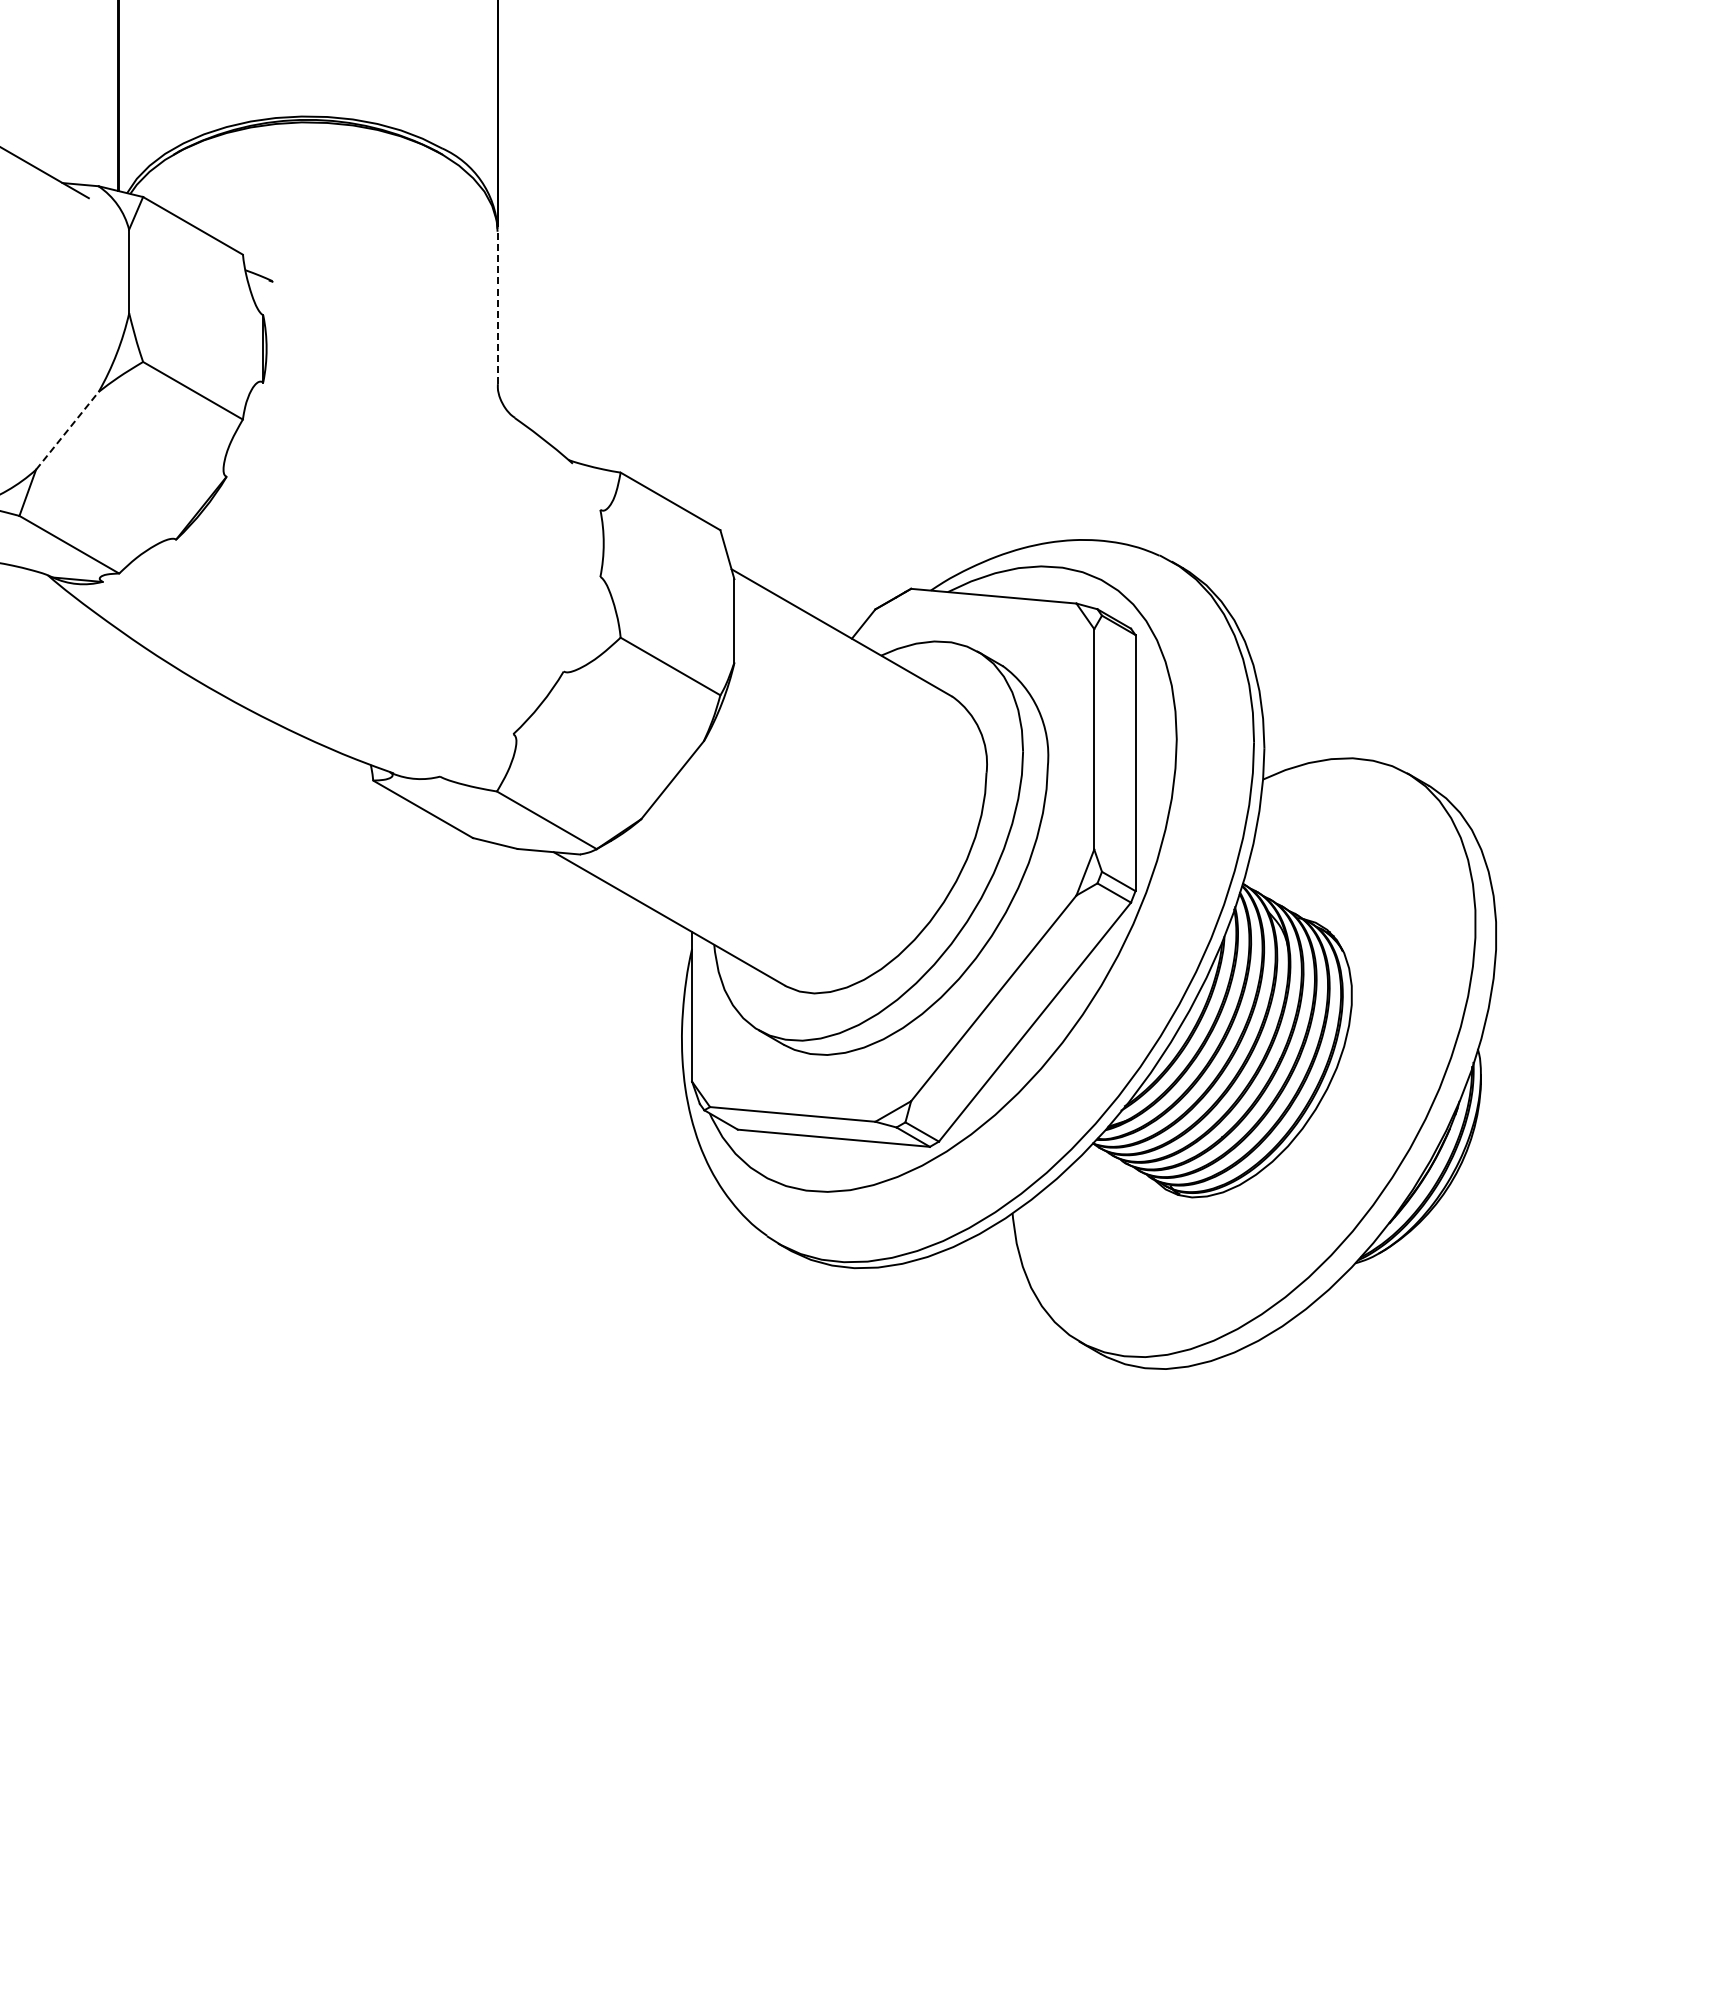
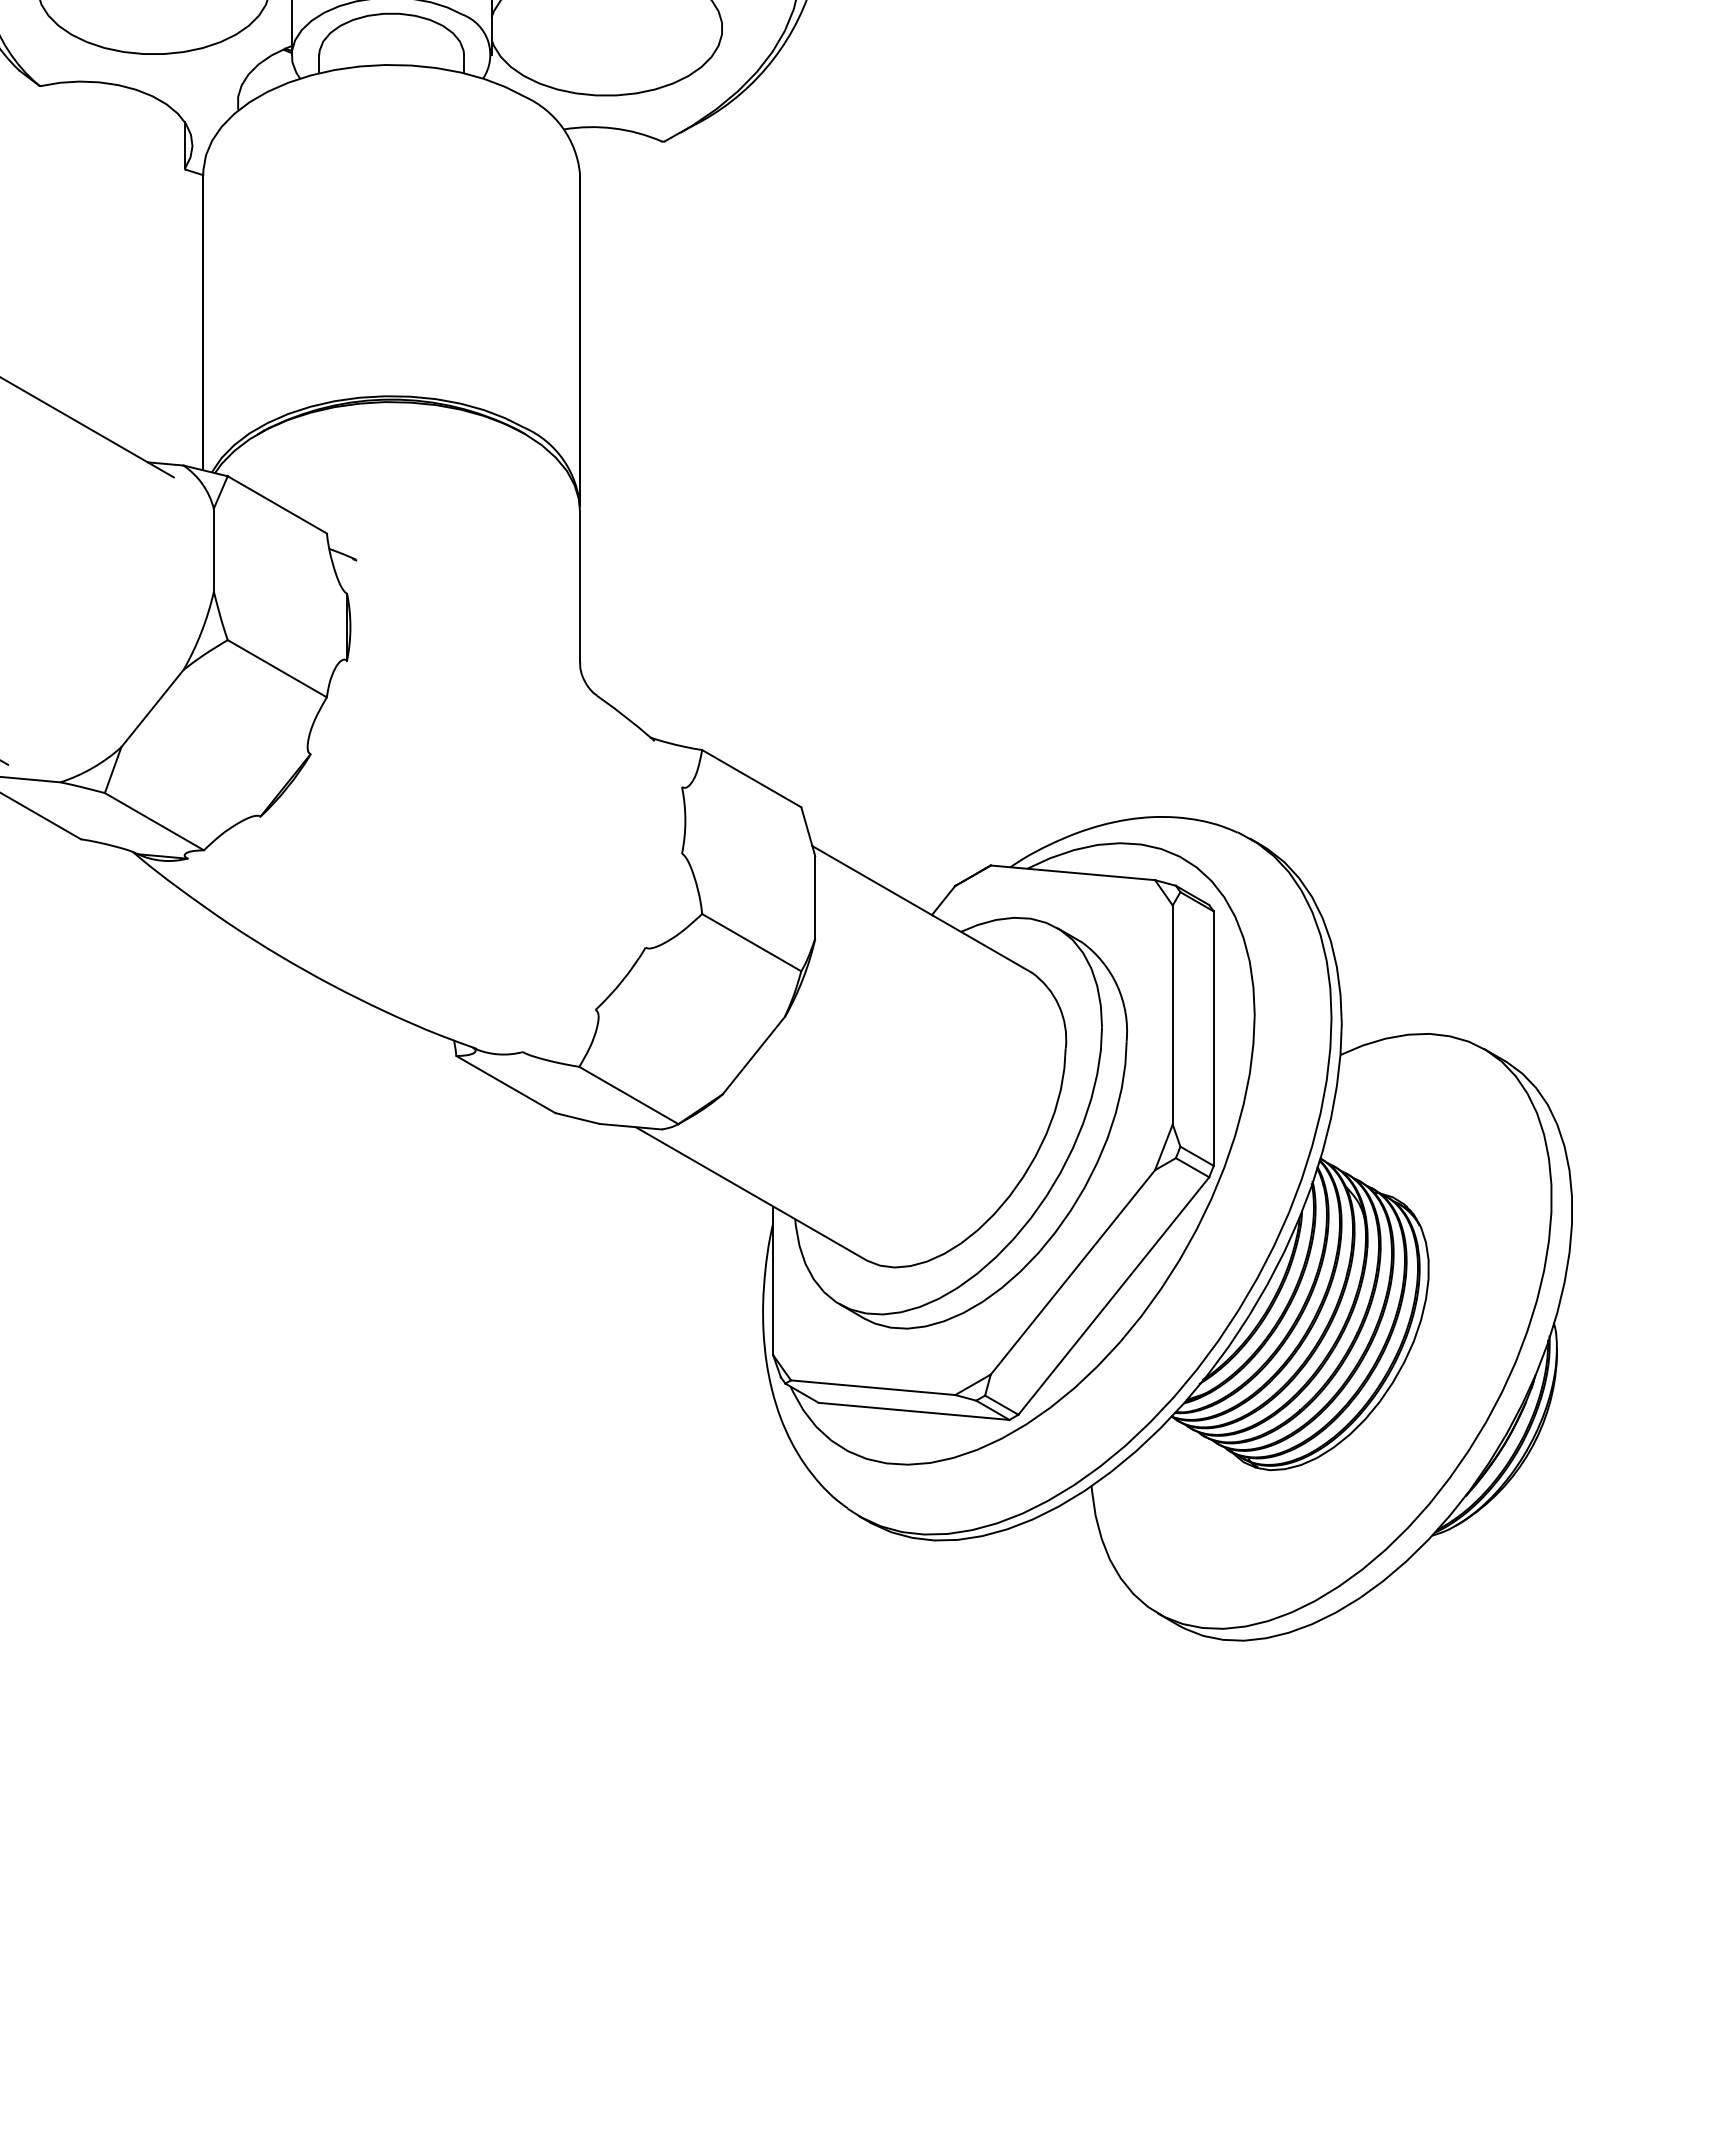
line: (497, 308) -> (579, 586), dashed -> solid
line: (67, 430) -> (152, 708), dashed -> solid

